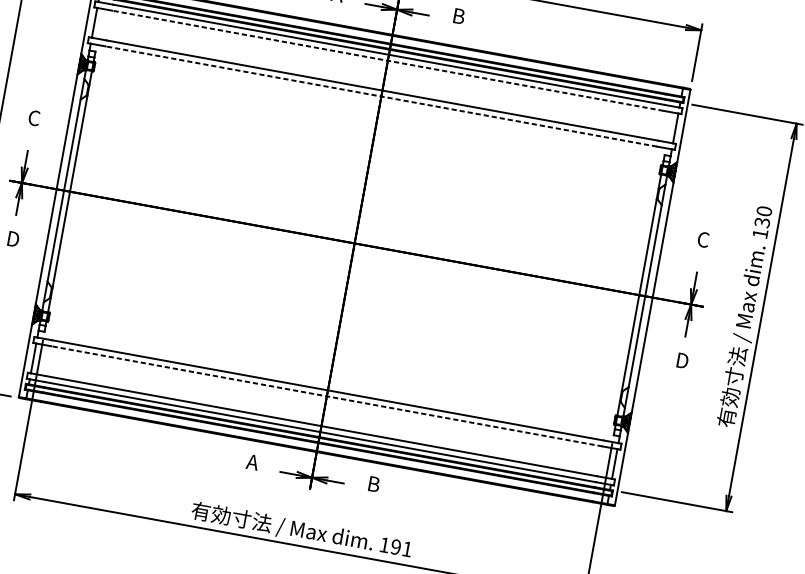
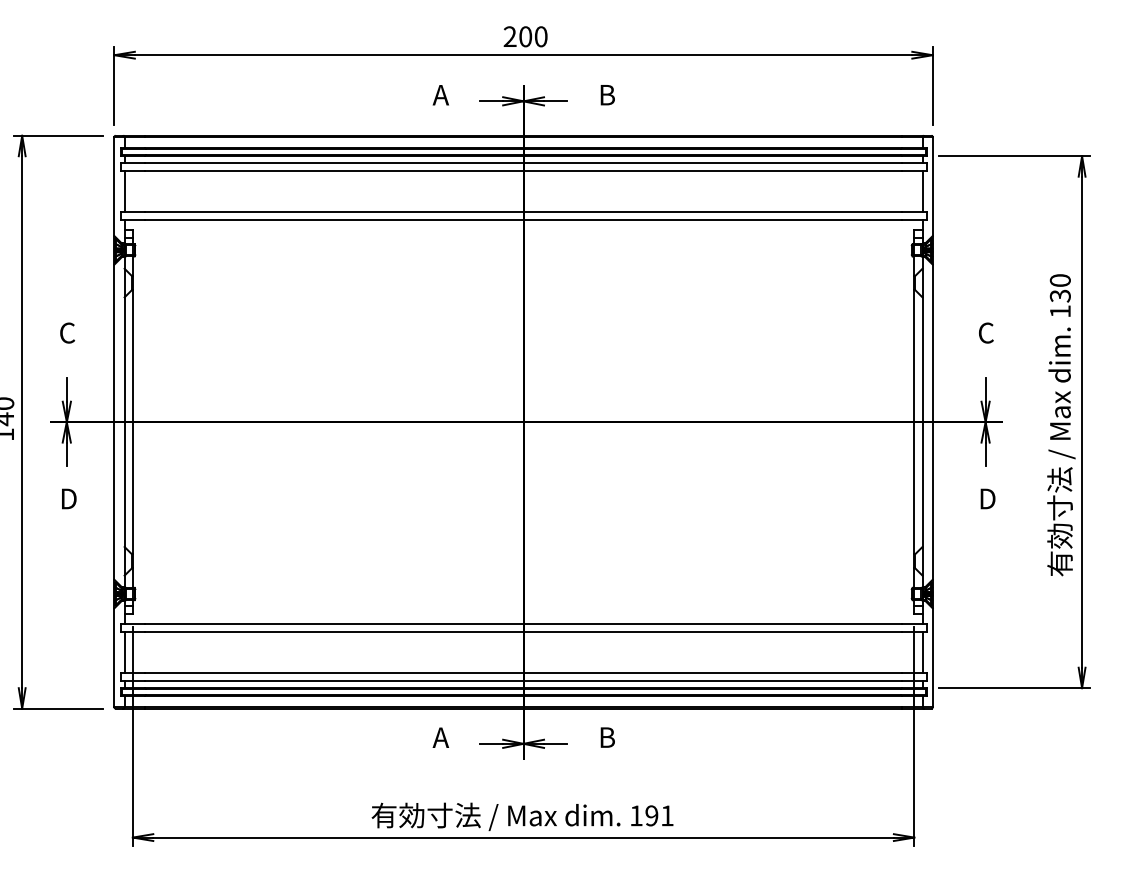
line: (387, 60) -> (523, 171), dashed -> solid
line: (381, 96) -> (523, 220), dashed -> solid
line: (326, 396) -> (523, 632), dashed -> solid

